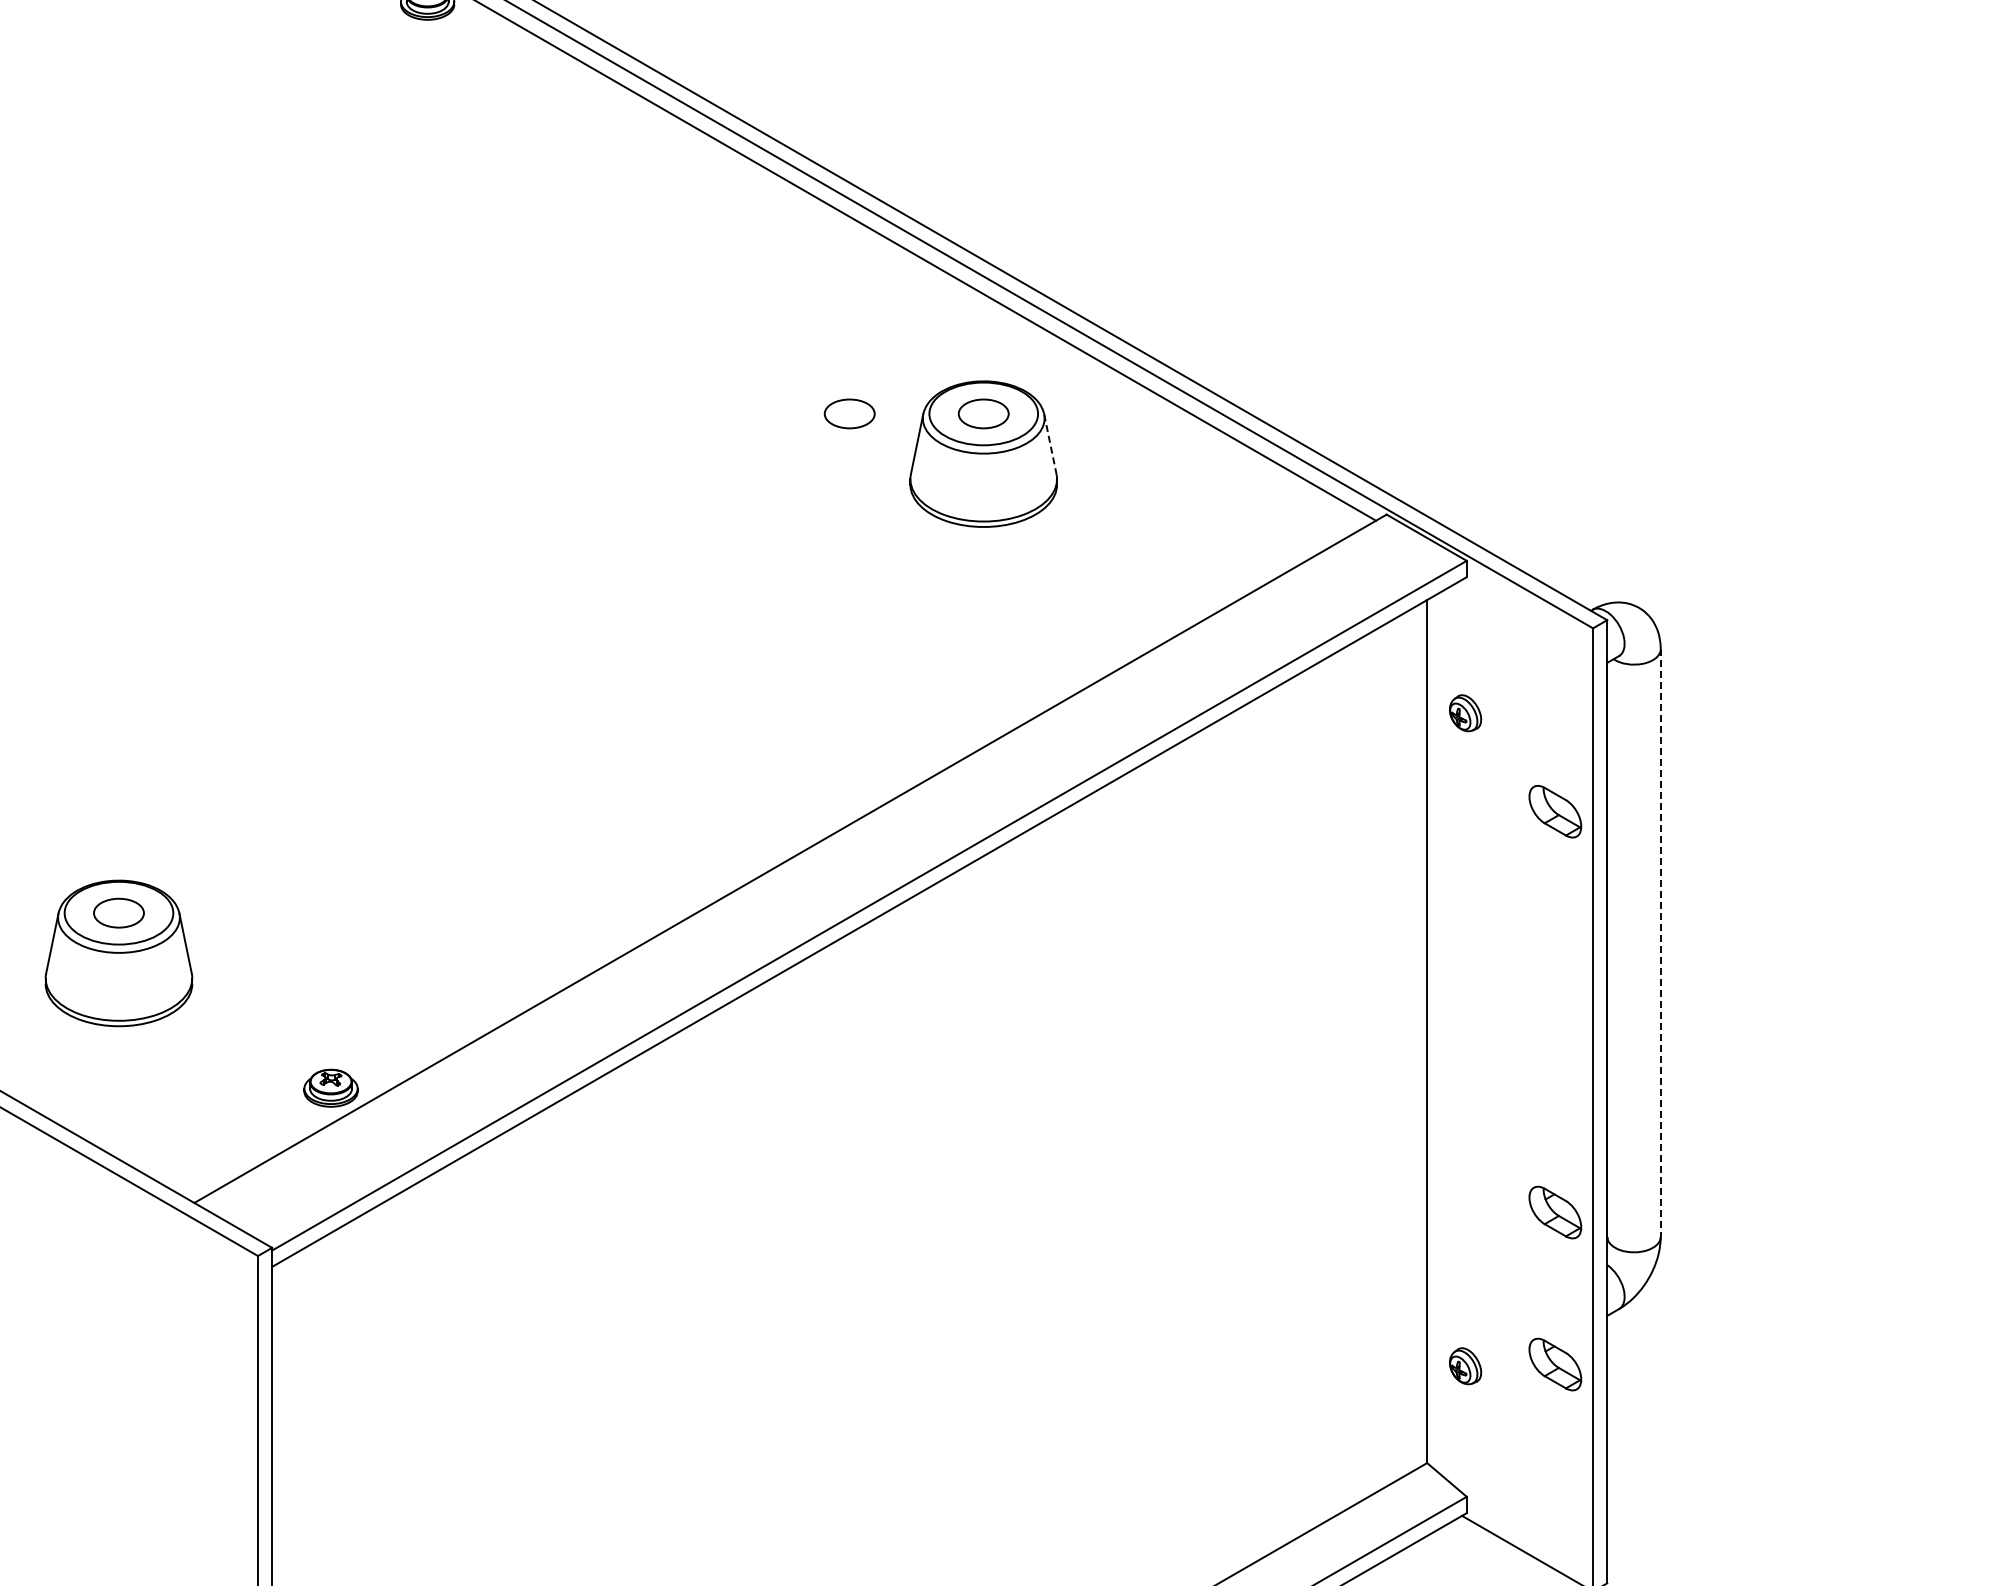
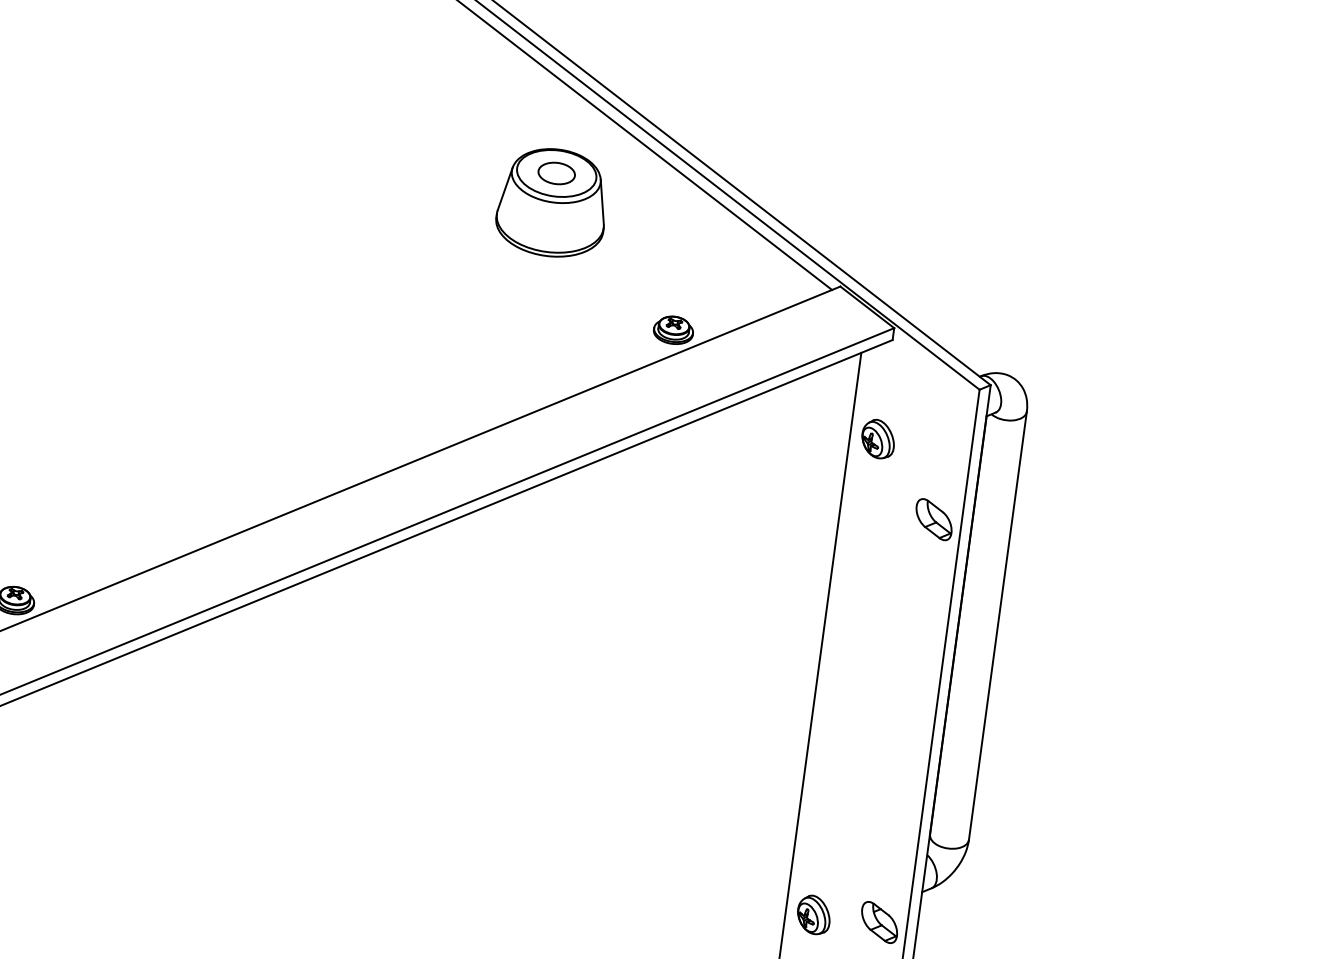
part: (849, 413) -> (458, 159), removed
line: (1050, 444) -> (602, 202), dashed -> solid
part: (1169, 603) -> (673, 329), added
part: (1465, 712) -> (878, 438), size x1.43
line: (1660, 943) -> (997, 626), dashed -> solid
part: (1555, 1212) -> (894, 811), removed
part: (1465, 1365) -> (814, 914), size x1.43

